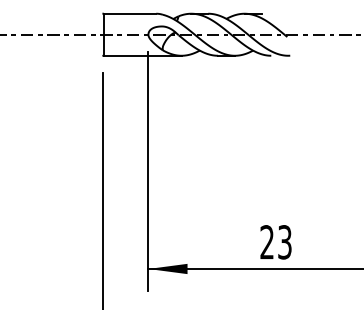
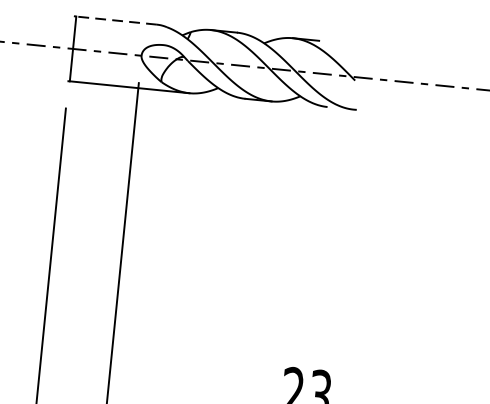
line: (129, 13) -> (115, 20), solid -> dashed

